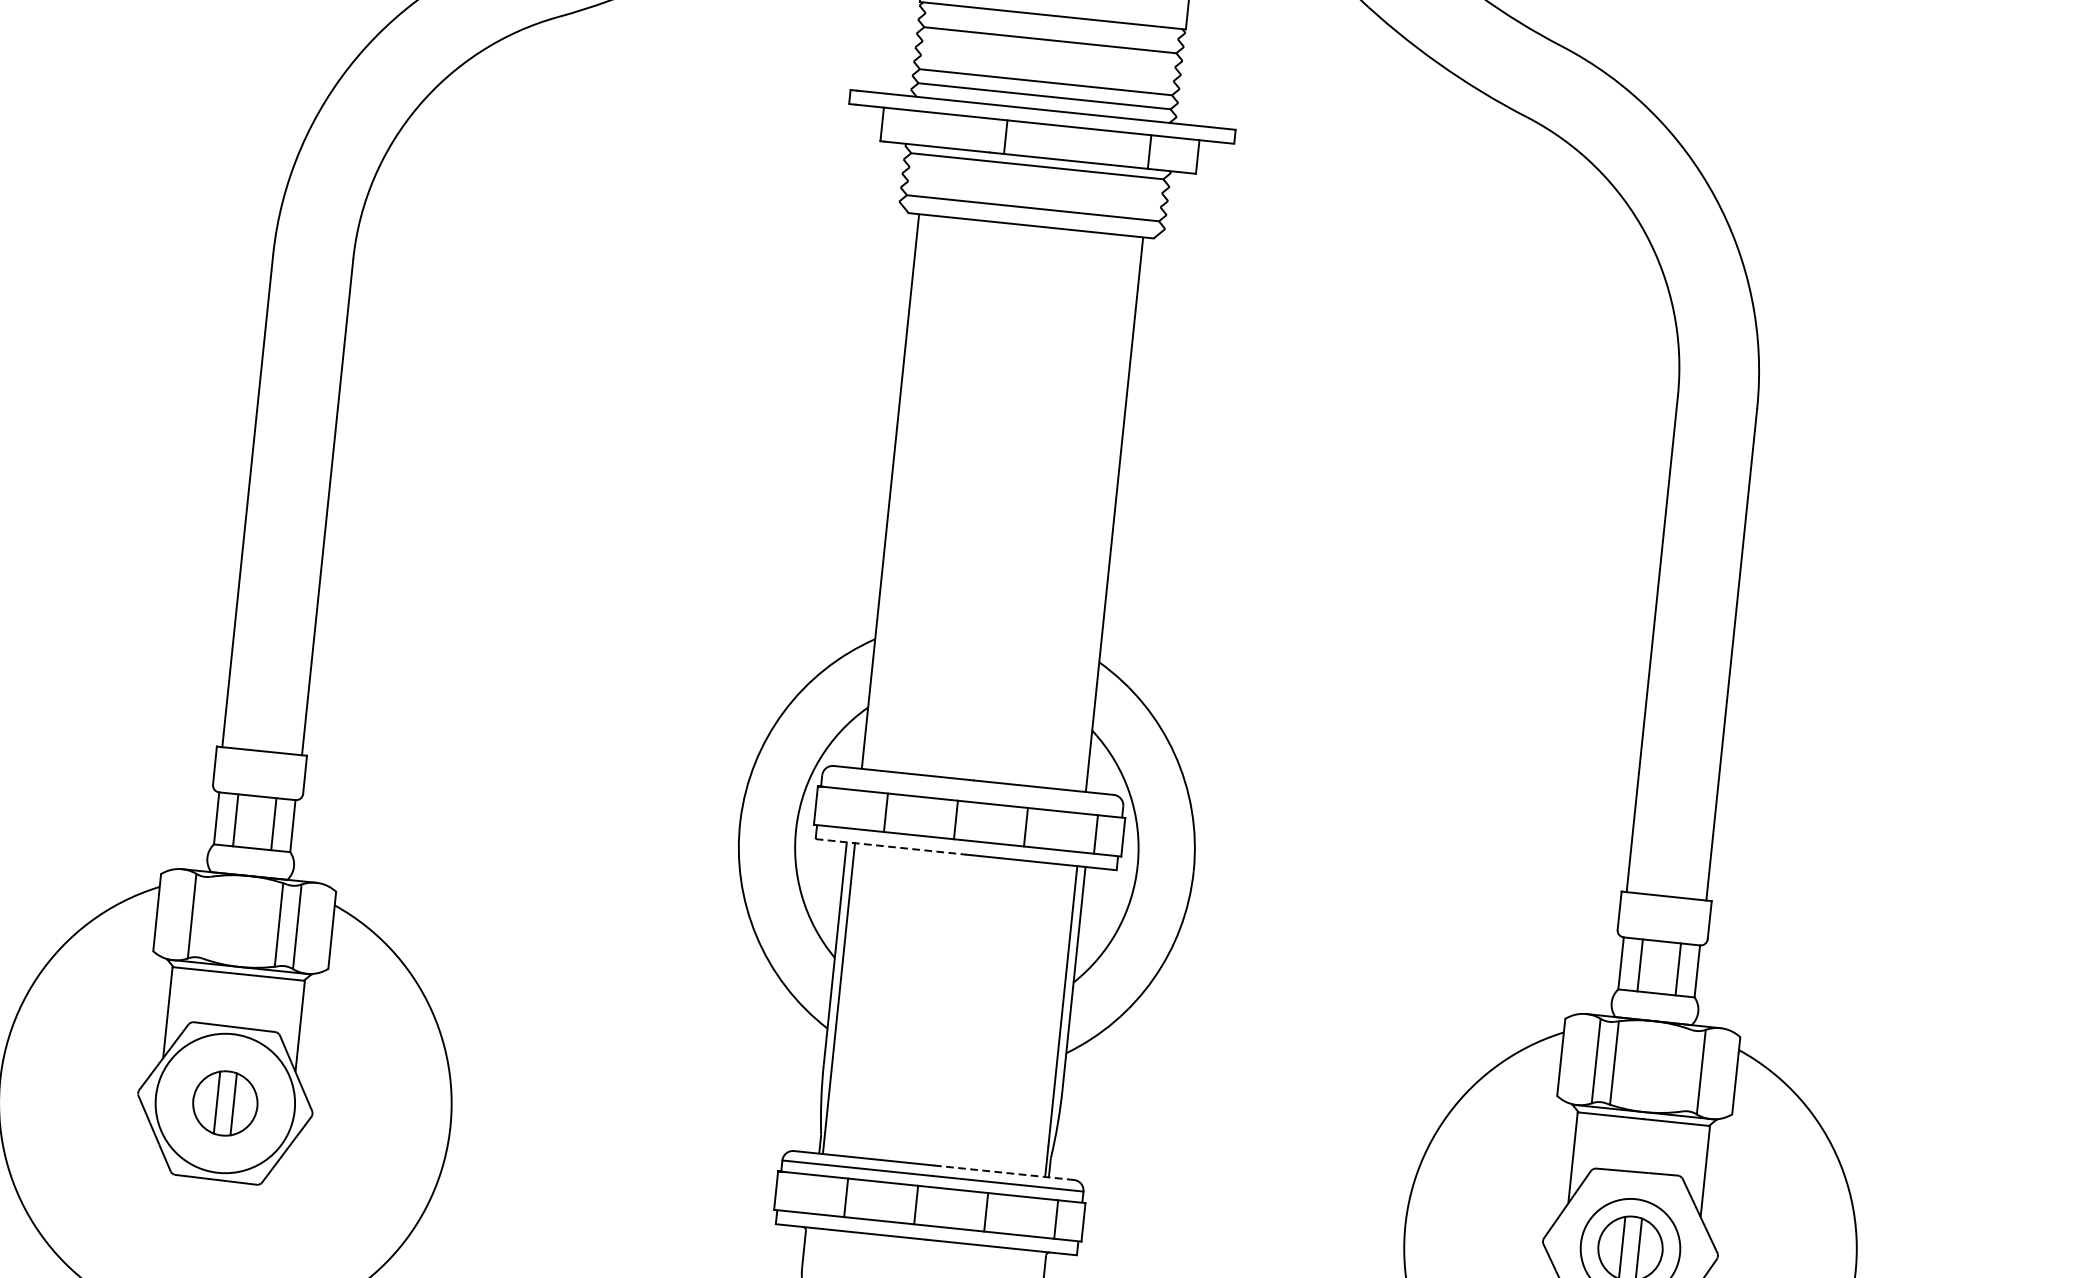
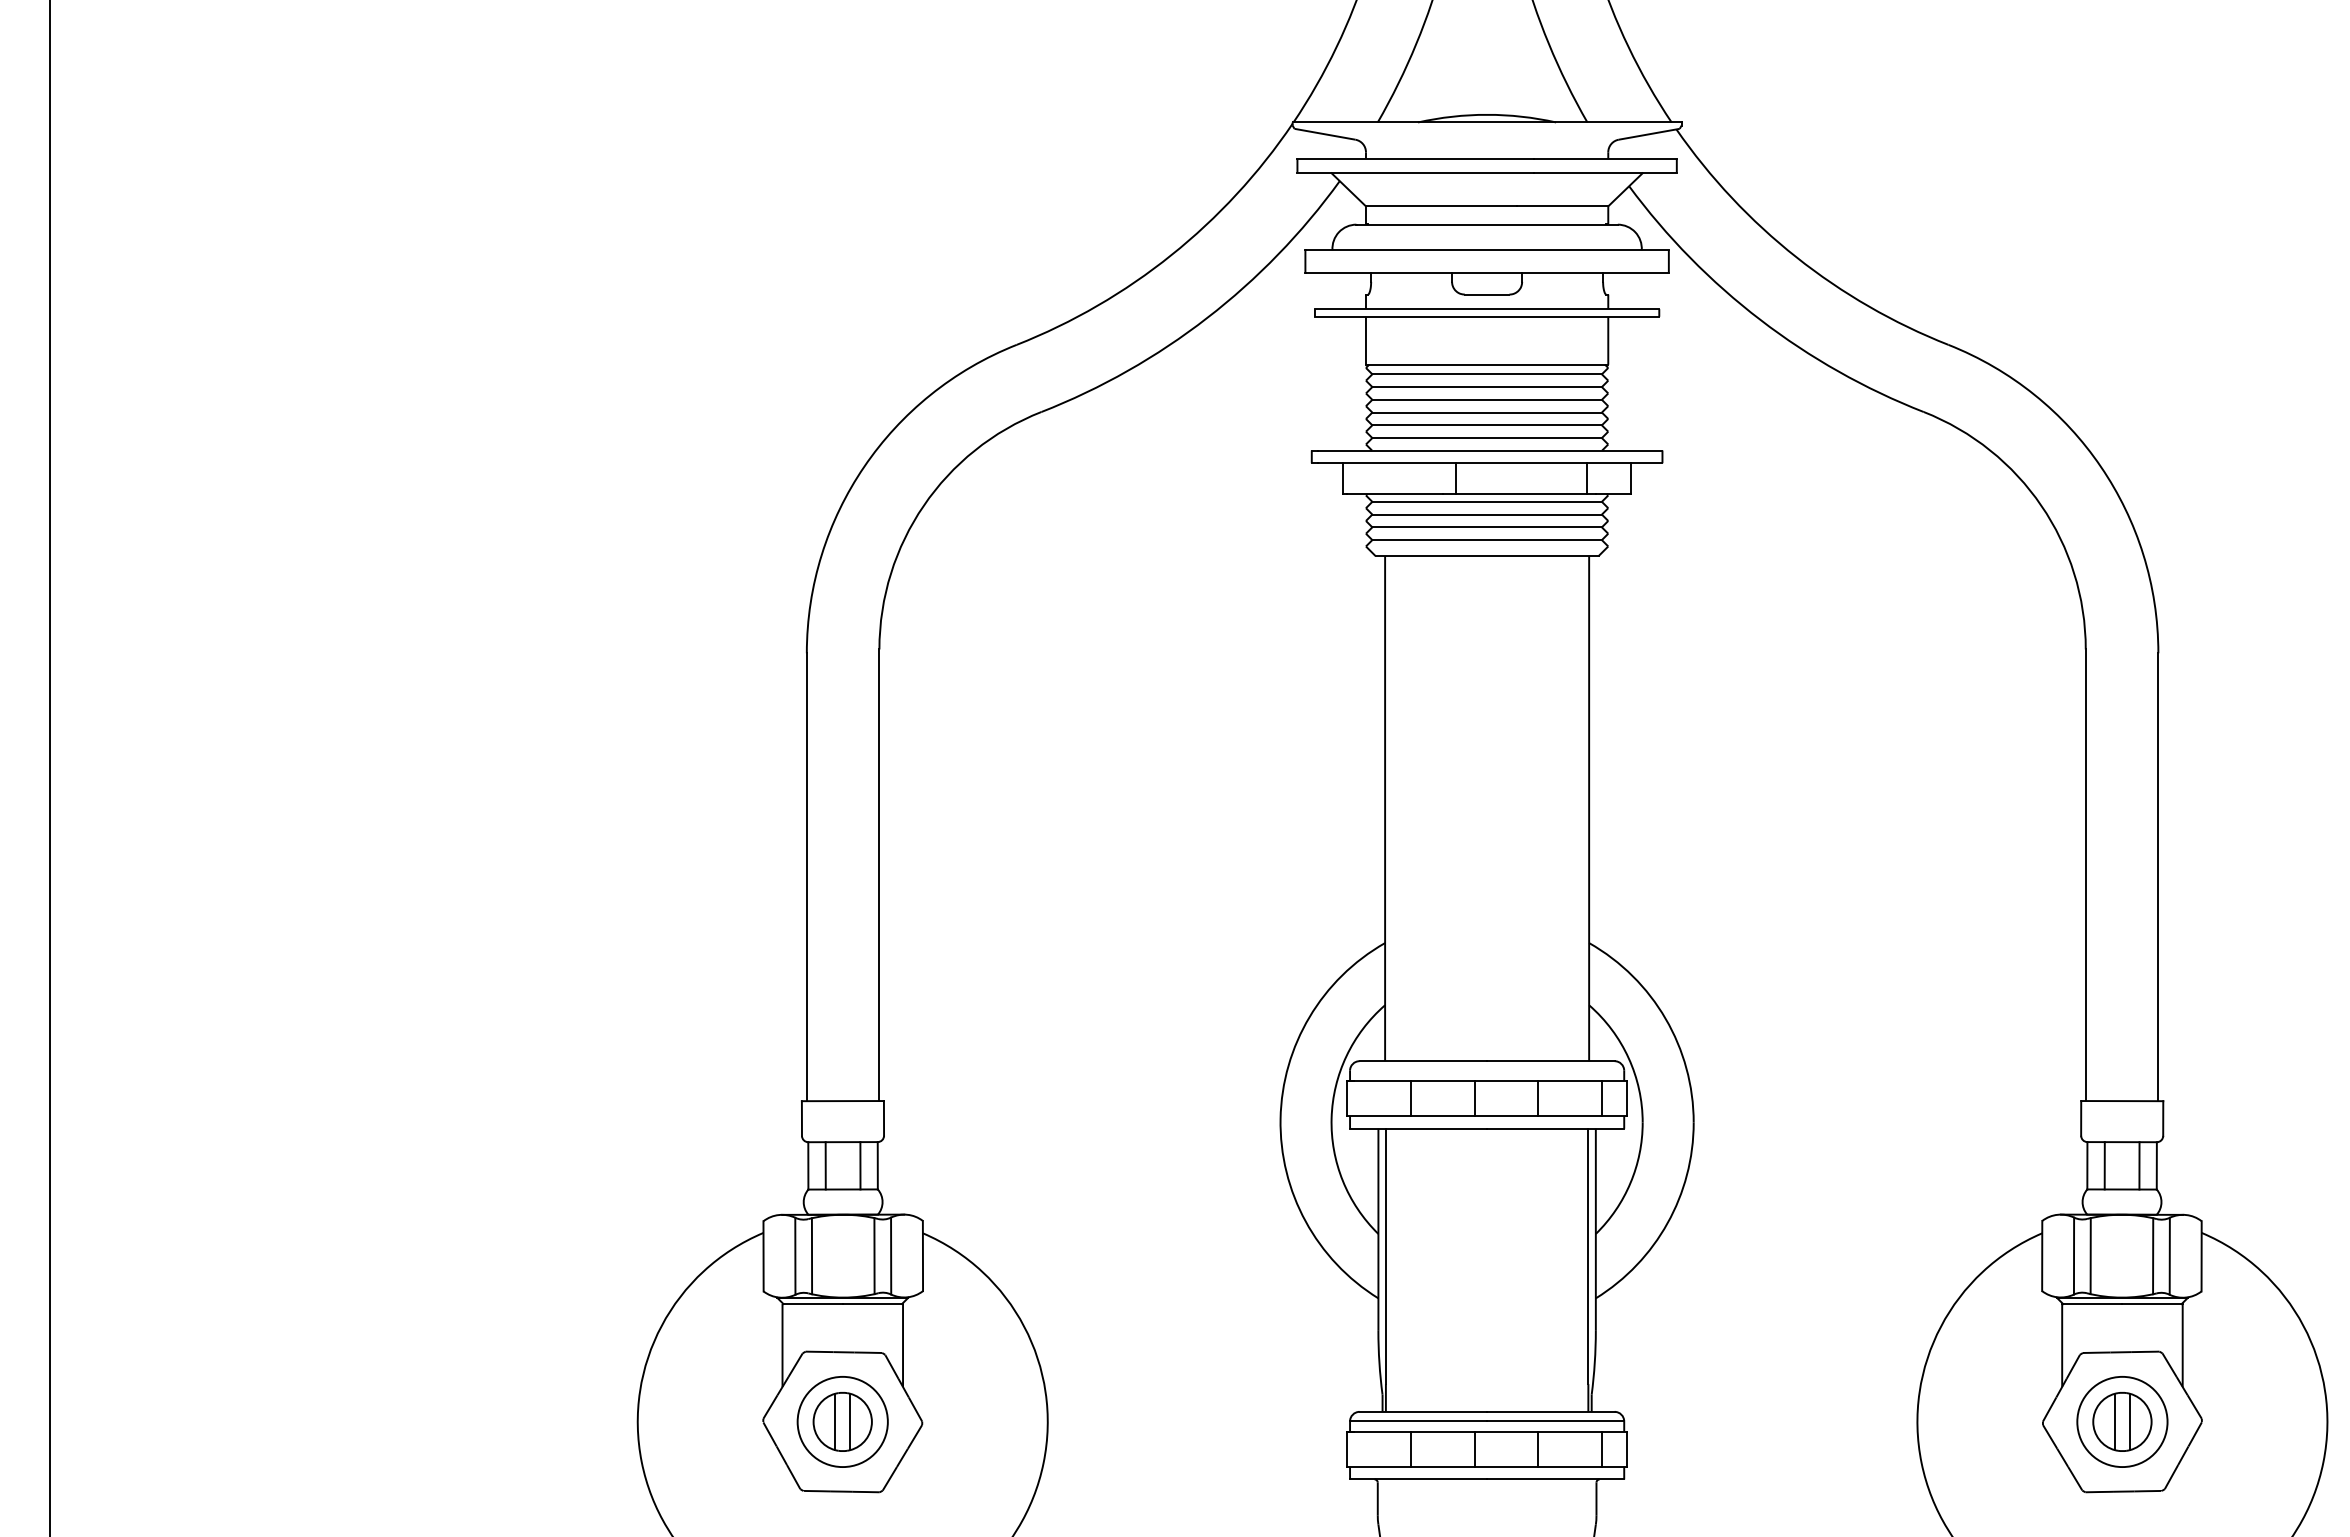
line: (1051, 26) -> (1486, 374), added
line: (1048, 53) -> (1486, 399), added
line: (1046, 68) -> (1486, 412), added
line: (1035, 180) -> (1486, 514), added
line: (1033, 194) -> (1486, 527), added
line: (890, 846) -> (1418, 1128), dashed -> solid
line: (209, 918) -> (811, 1256), added
line: (1683, 1070) -> (2153, 1256), added
circle: (225, 1102) -> (842, 1421), size x0.71
line: (1003, 1172) -> (1550, 1411), dashed -> solid

